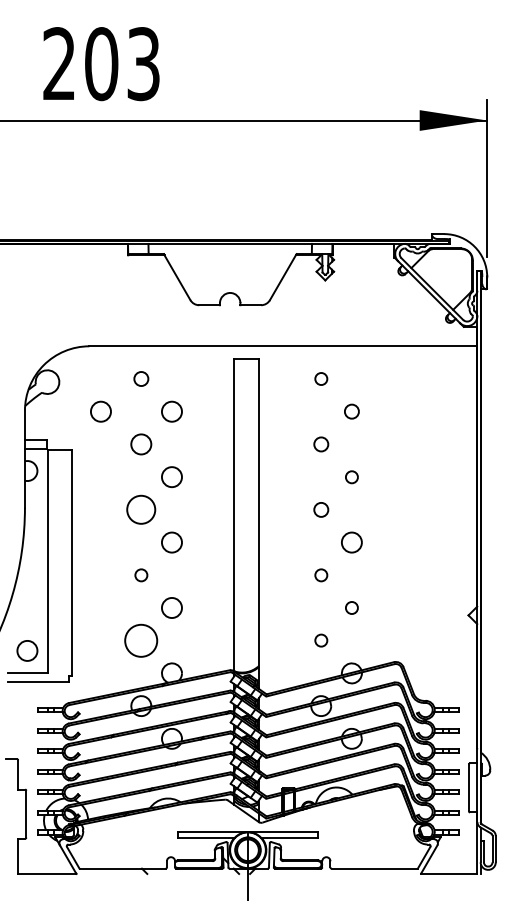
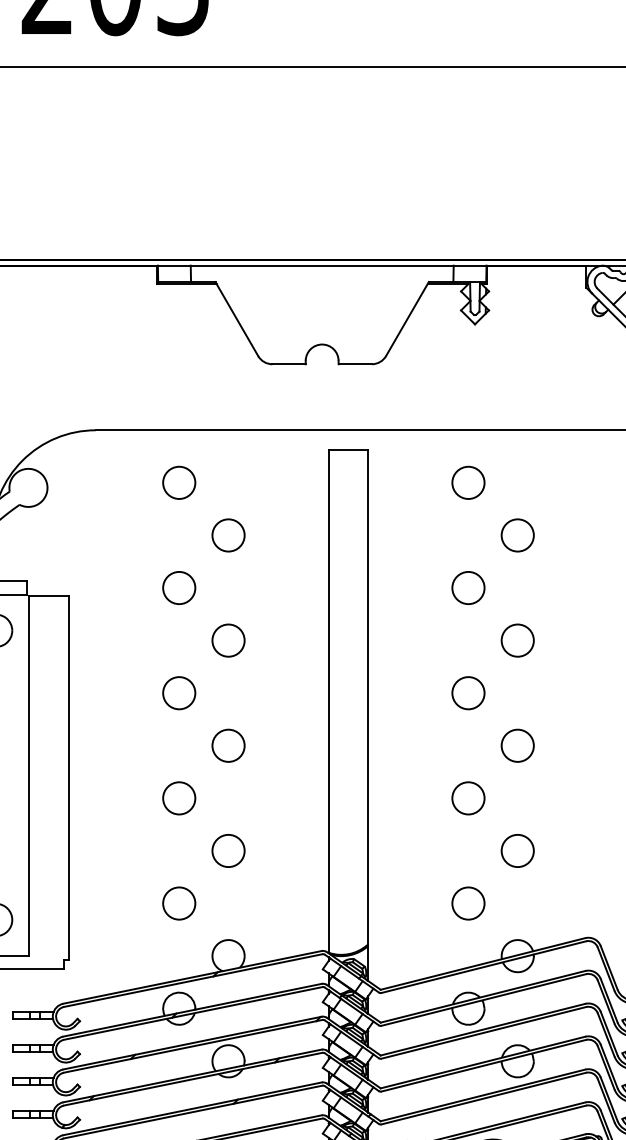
circle: (141, 378) -> (179, 482), size x1.43
circle: (321, 378) -> (468, 482), size x1.67
circle: (100, 411) -> (113, 535), removed
circle: (351, 411) -> (517, 535), size x1.43
circle: (321, 444) -> (468, 588), size x1.43
circle: (351, 477) -> (517, 641), size x1.67
circle: (141, 509) -> (179, 692), size x0.71
circle: (321, 509) -> (468, 692), size x1.43
circle: (141, 575) -> (179, 798), size x1.67
circle: (321, 575) -> (468, 798), size x1.67
circle: (351, 607) -> (517, 850), size x1.67
circle: (141, 640) -> (179, 903), size x0.62
circle: (321, 640) -> (468, 903), size x1.67

